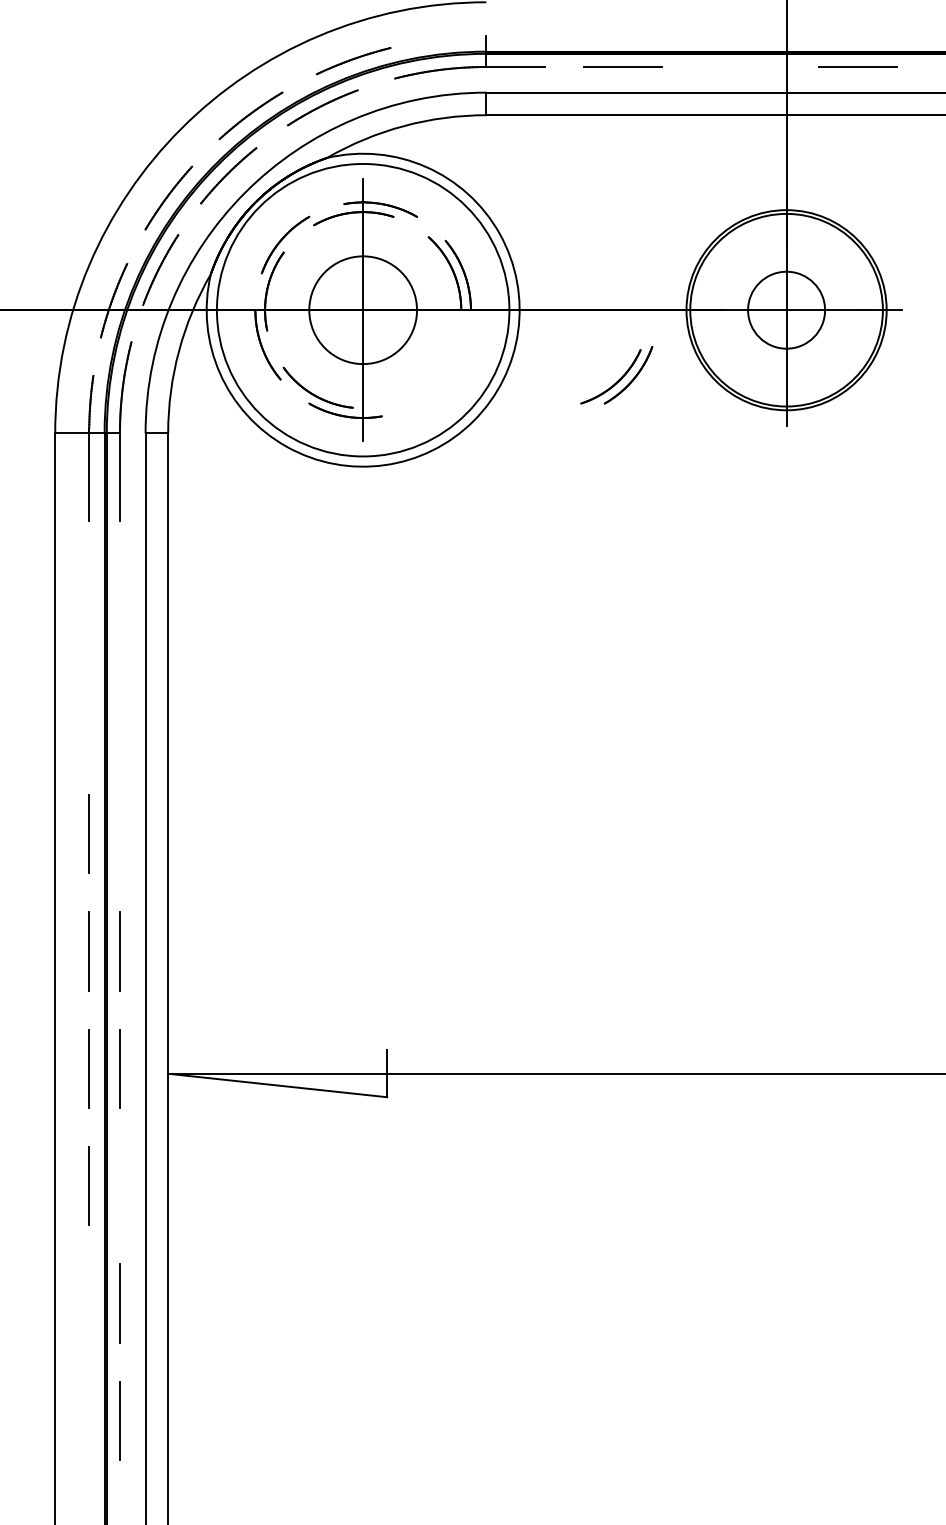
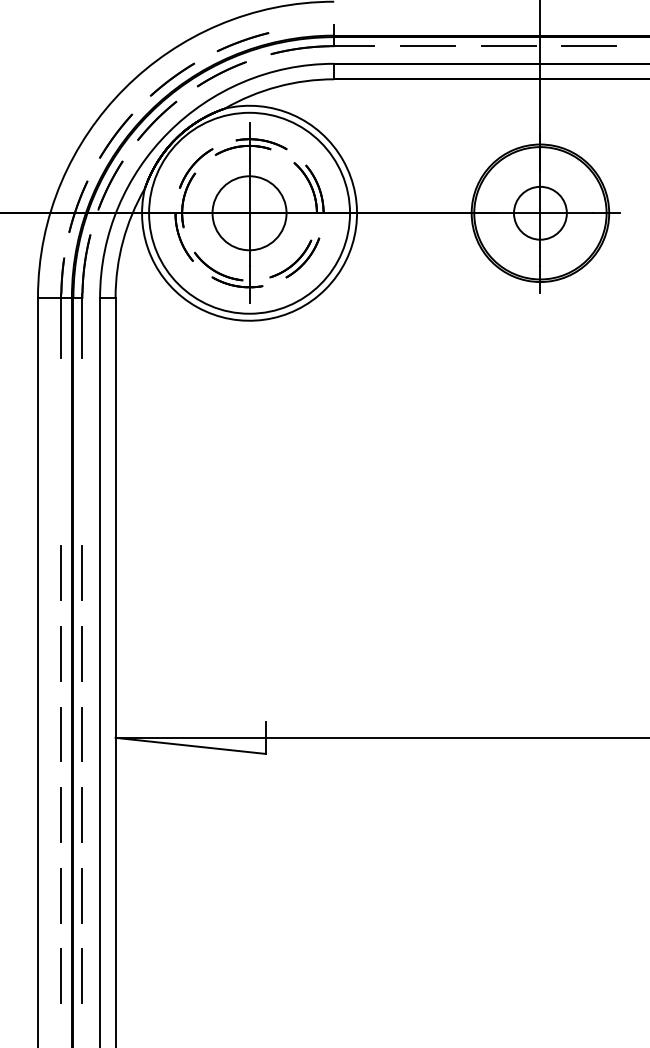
line: (740, 67) -> (508, 46), added
part: (616, 374) -> (294, 257), moved
line: (120, 834) -> (82, 573), added
line: (118, 1185) -> (81, 814), added
line: (89, 1303) -> (61, 895), added
line: (89, 1421) -> (61, 976), added

